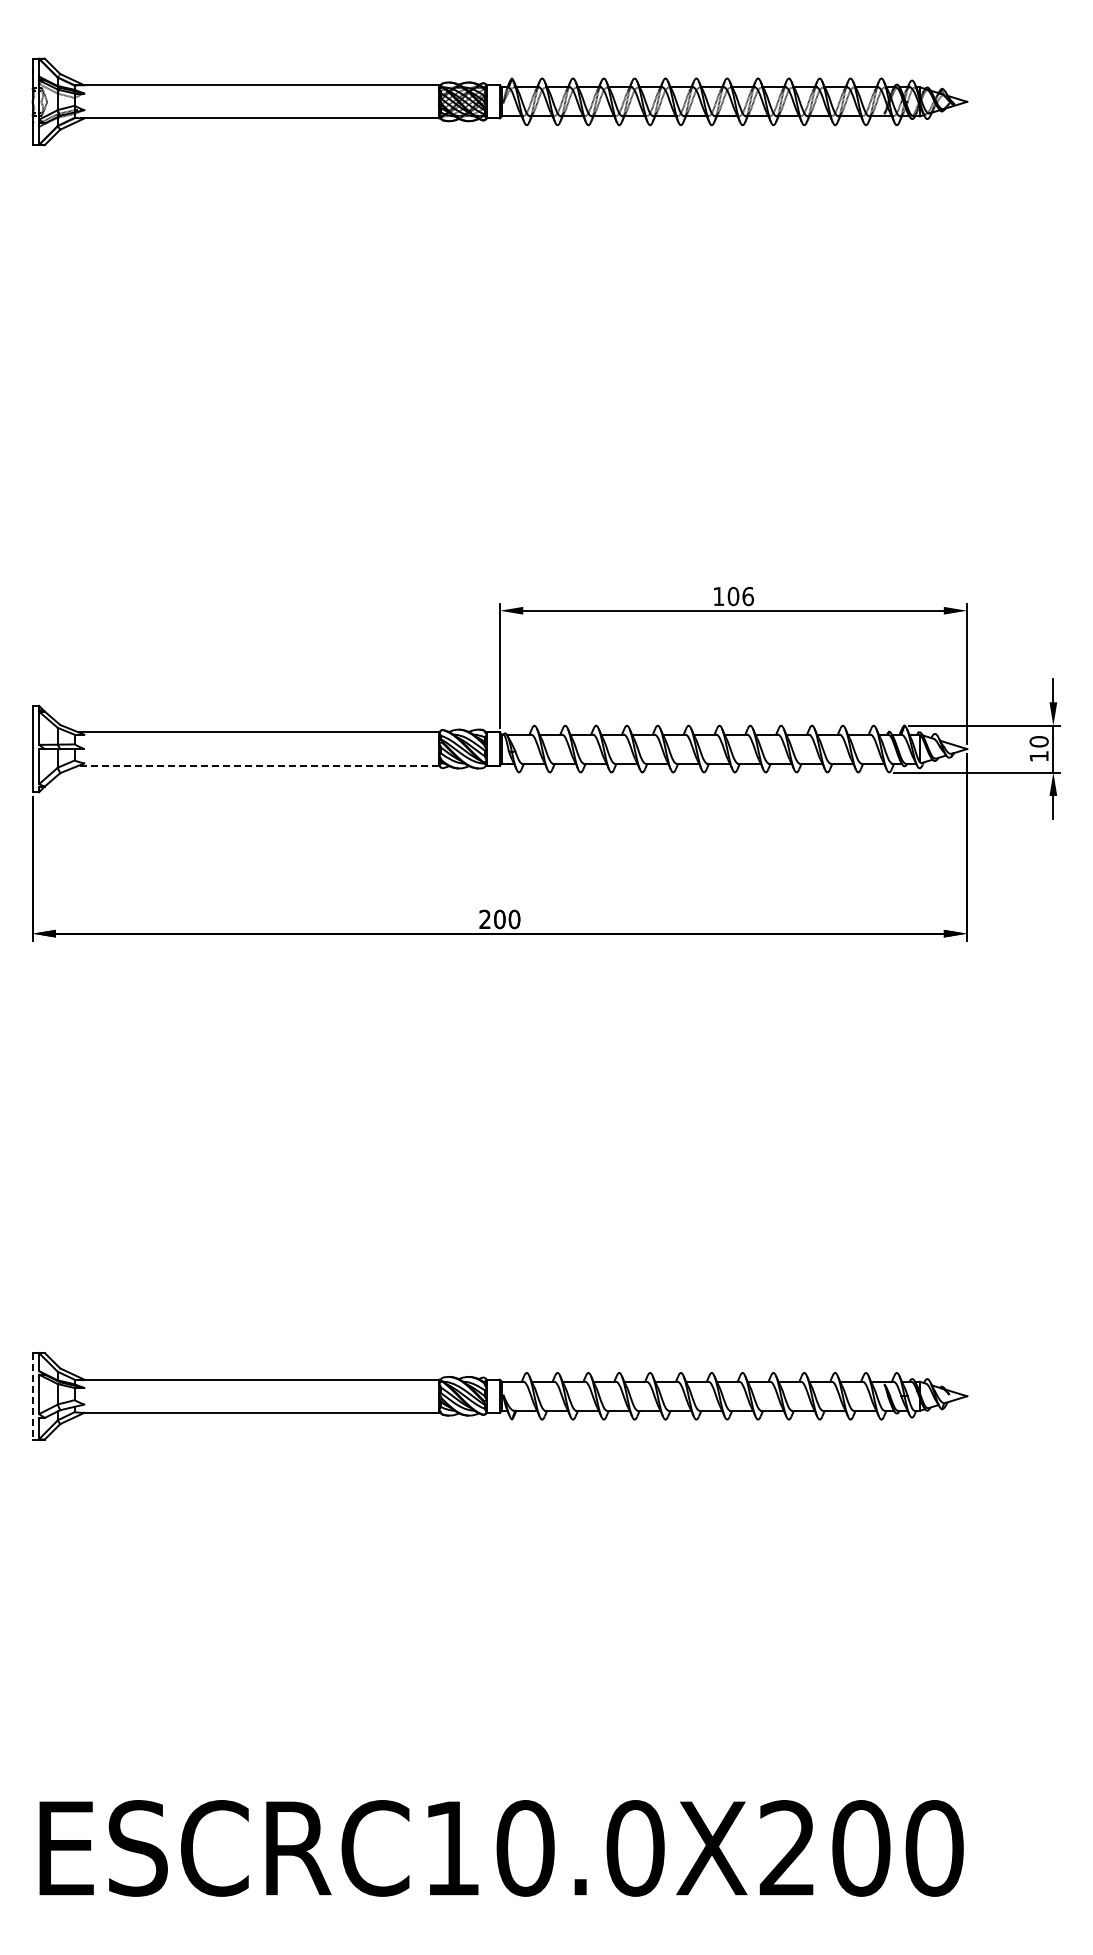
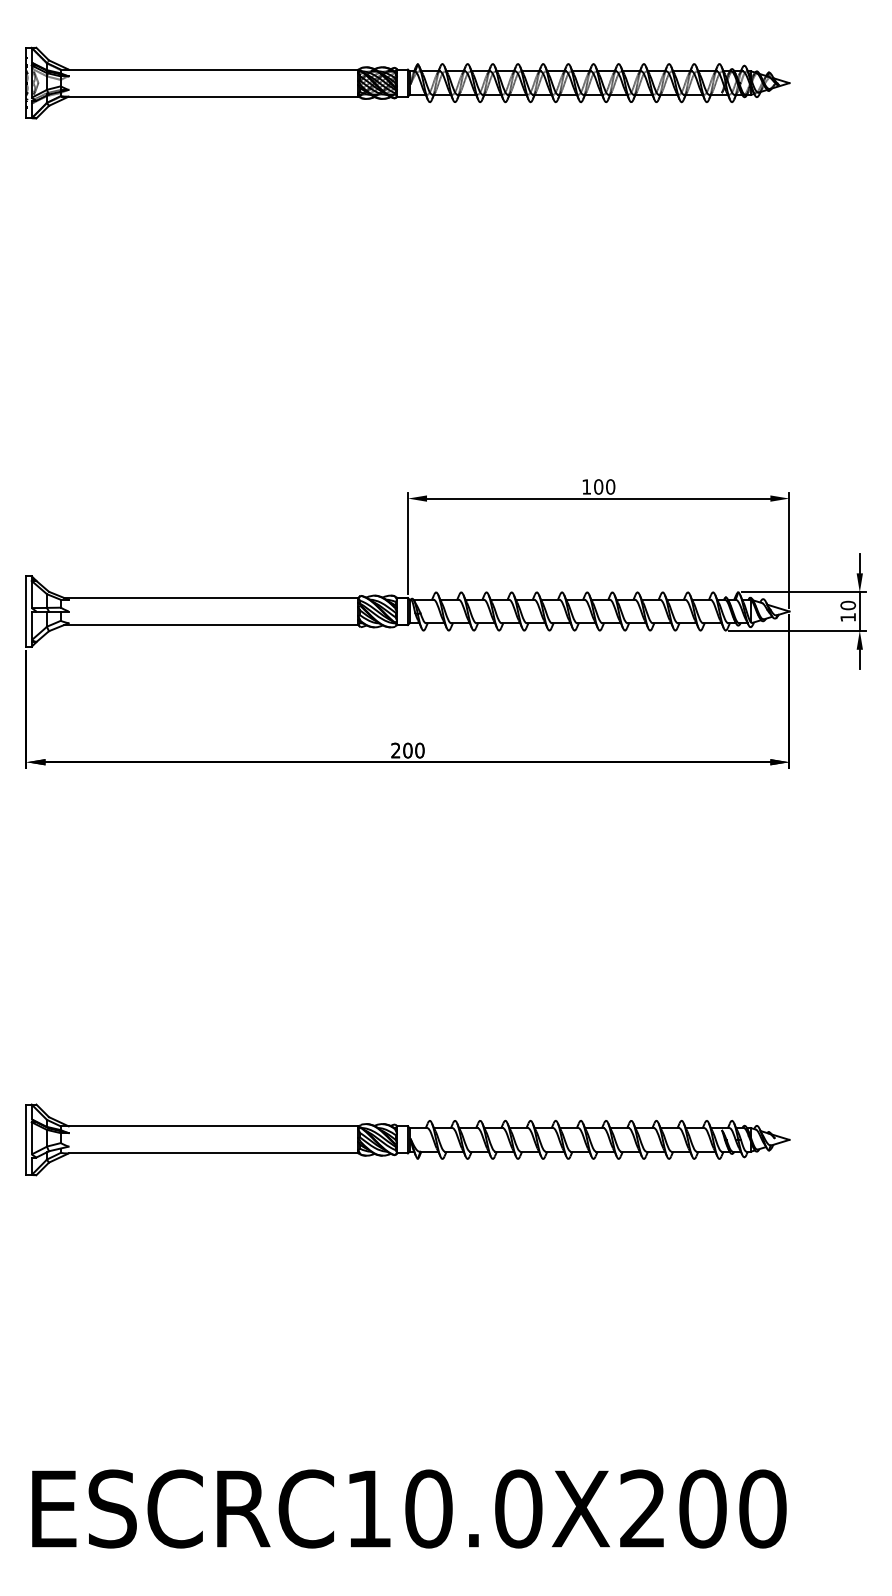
text: (748, 595) -> (610, 486), 106 -> 100
line: (258, 765) -> (210, 624), dashed -> solid
line: (32, 1396) -> (26, 1140), dashed -> solid

